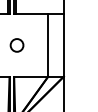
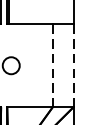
line: (48, 44) -> (53, 64), solid -> dashed
line: (63, 44) -> (73, 64), solid -> dashed

